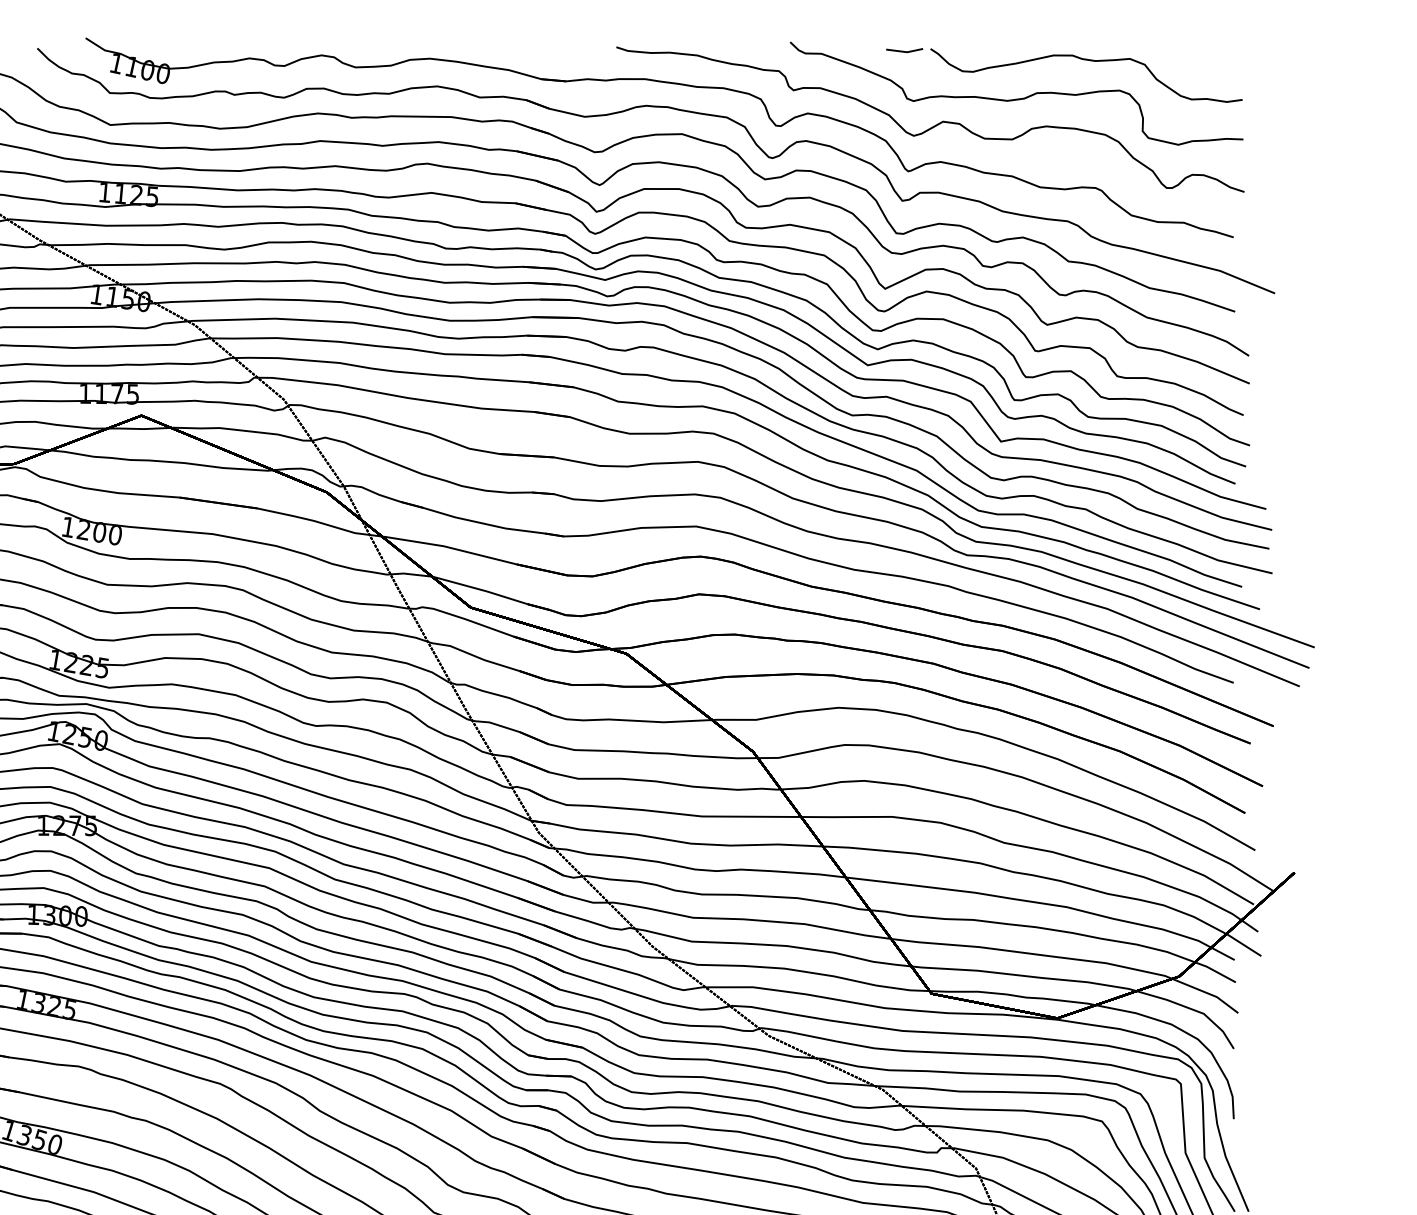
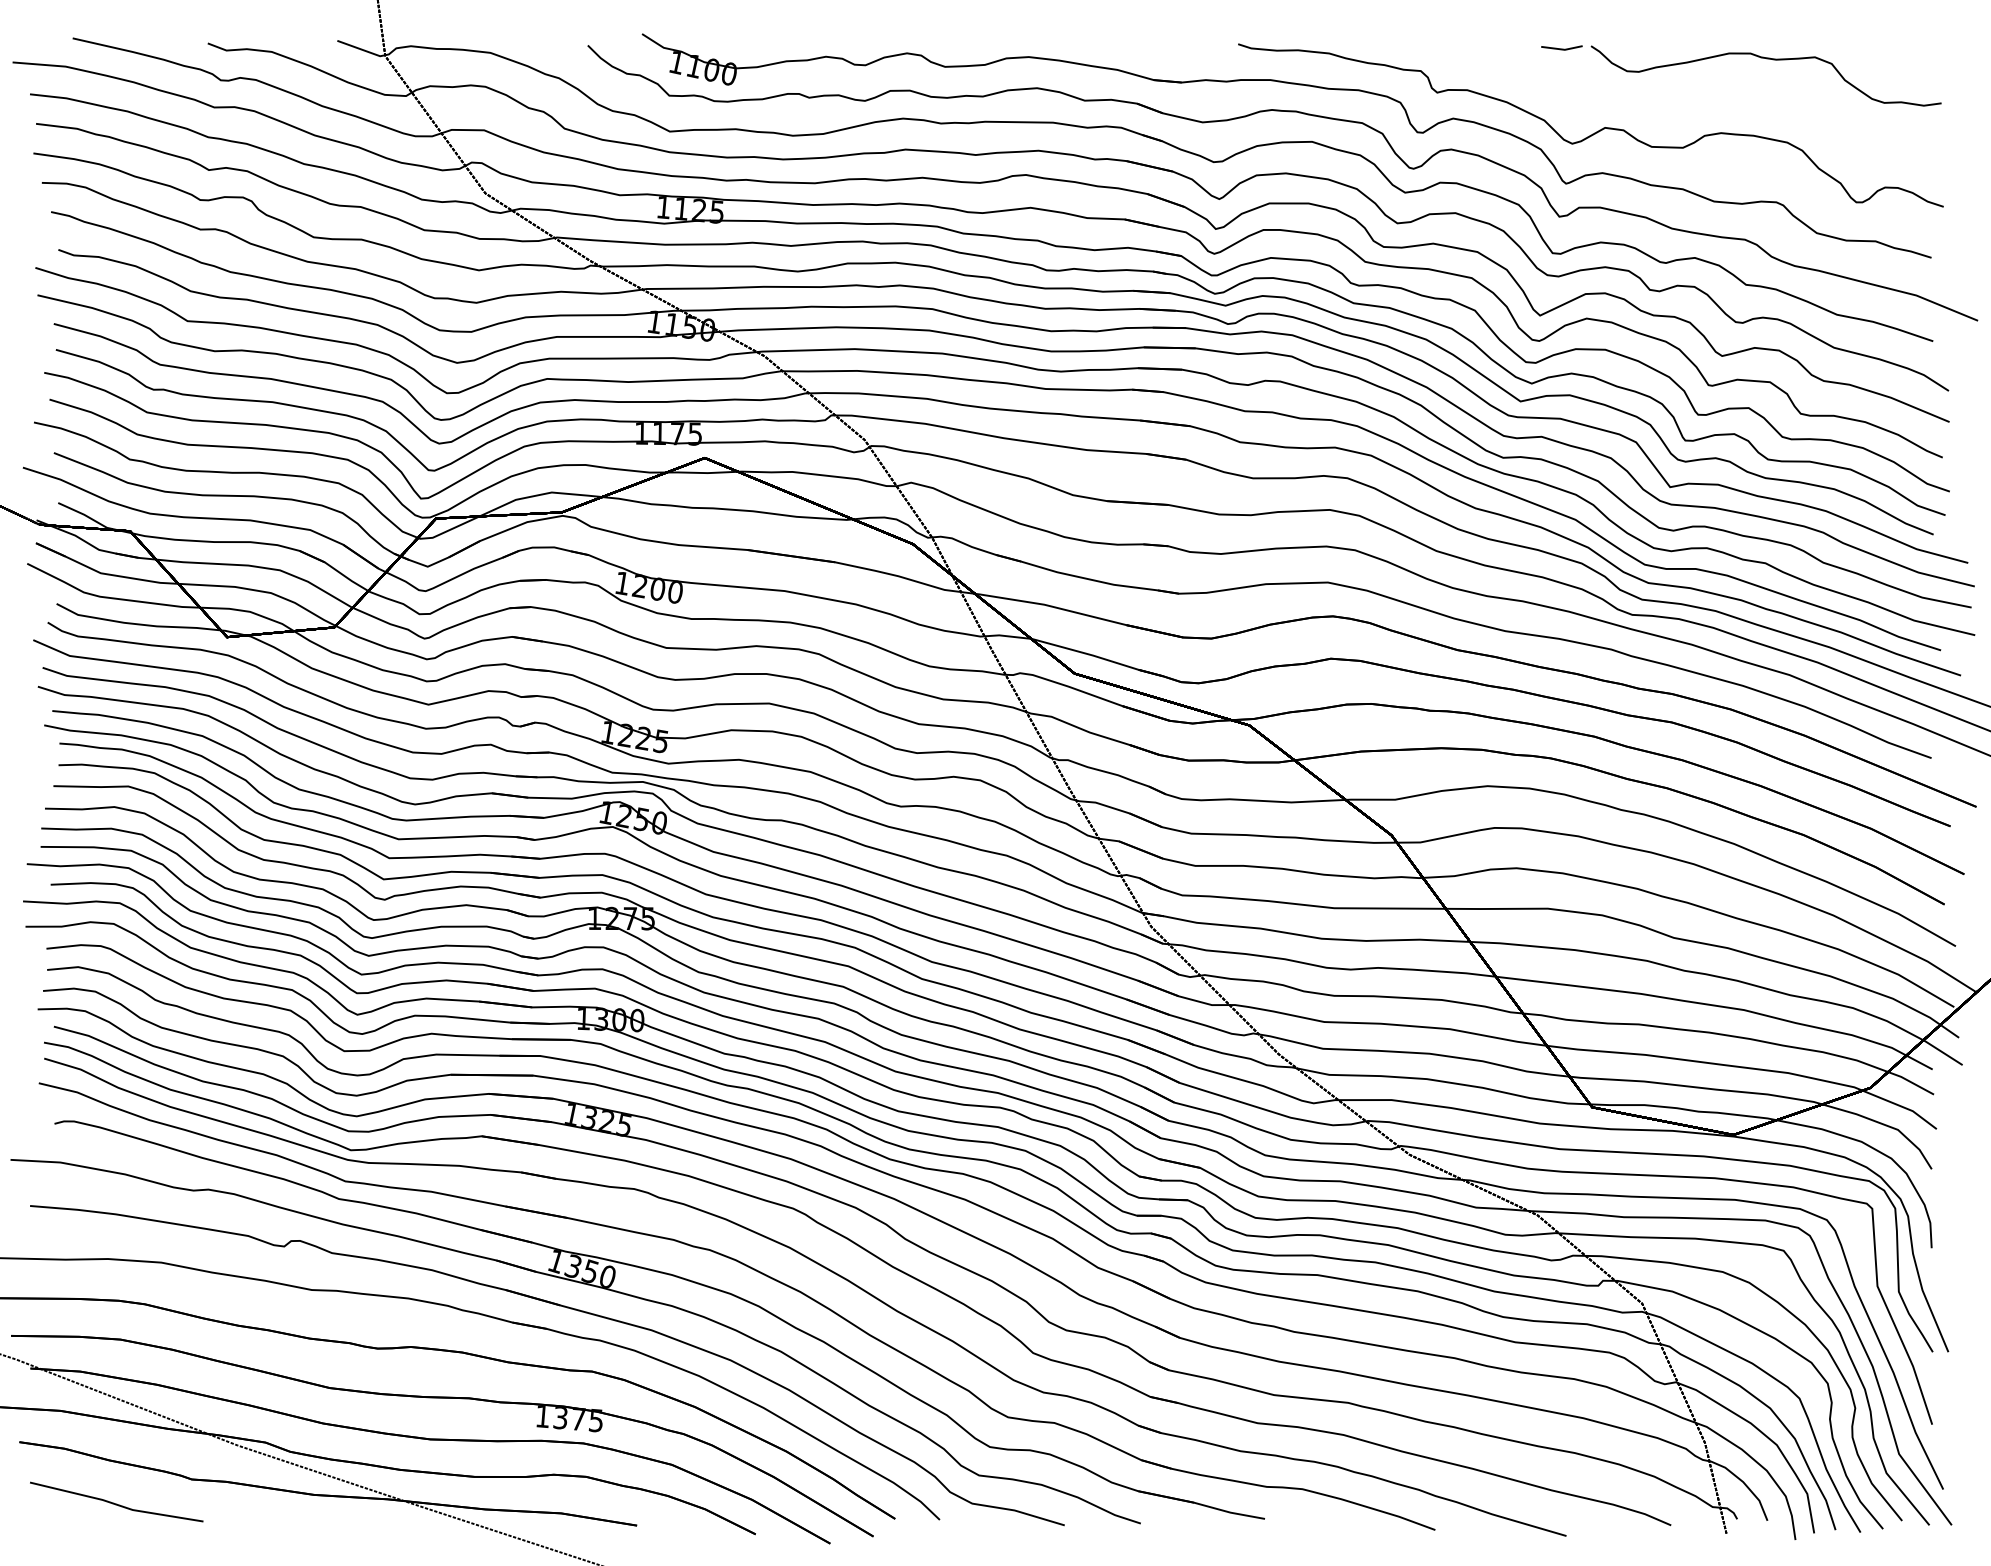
curve: (1018, 98) -> (1689, 101), removed

